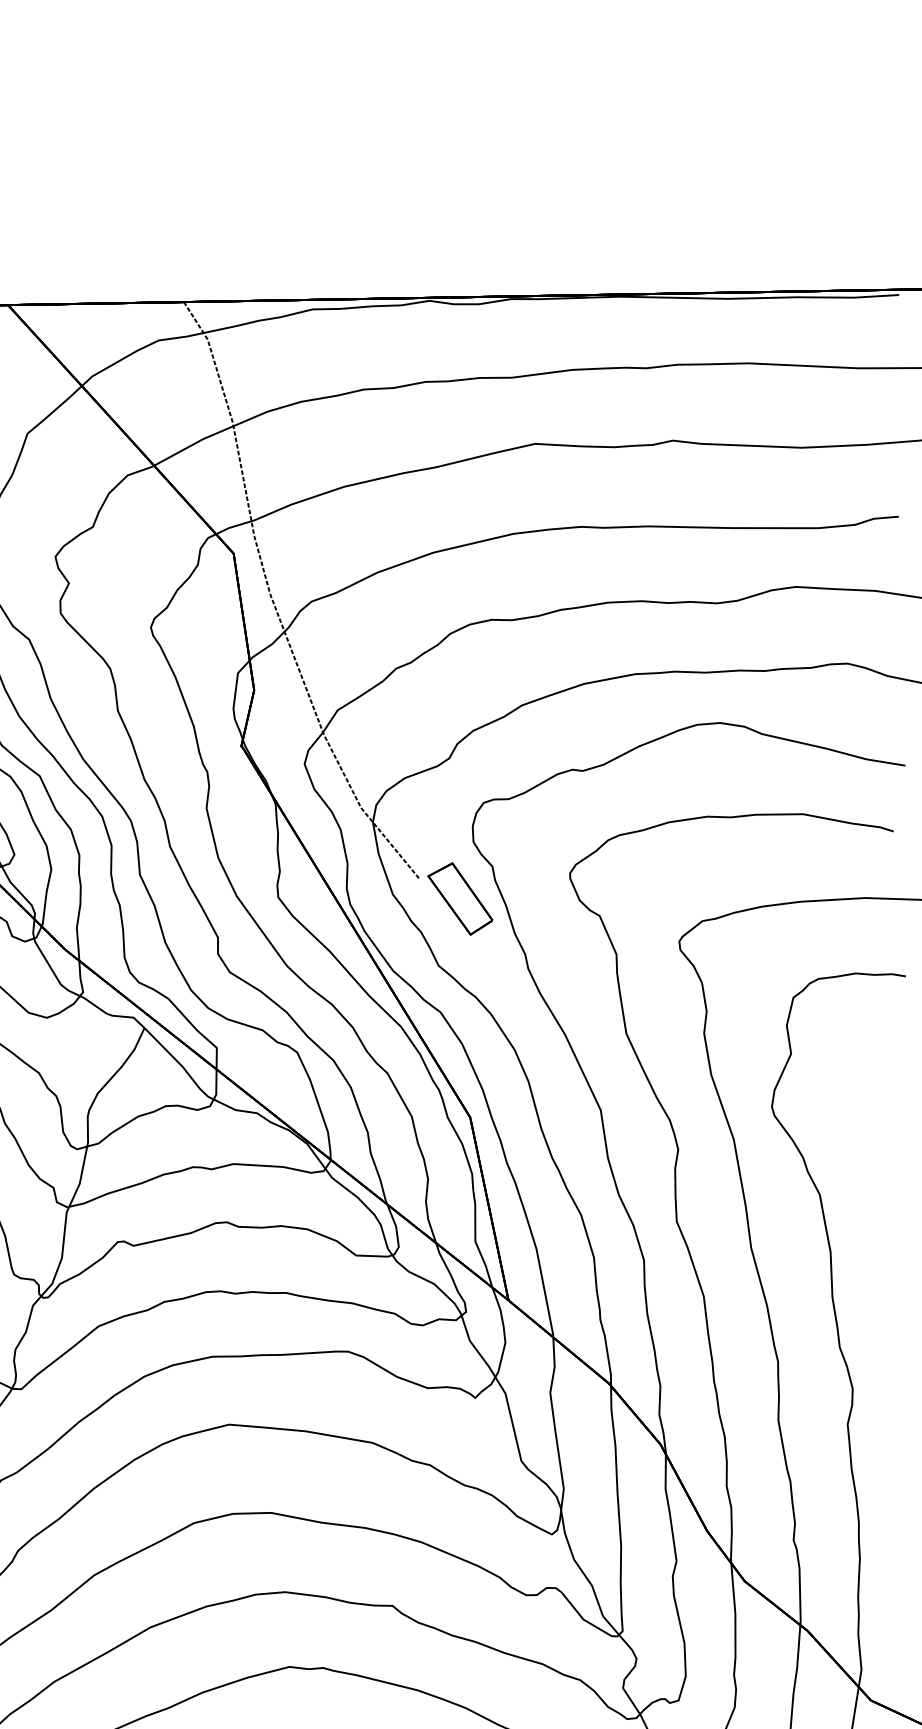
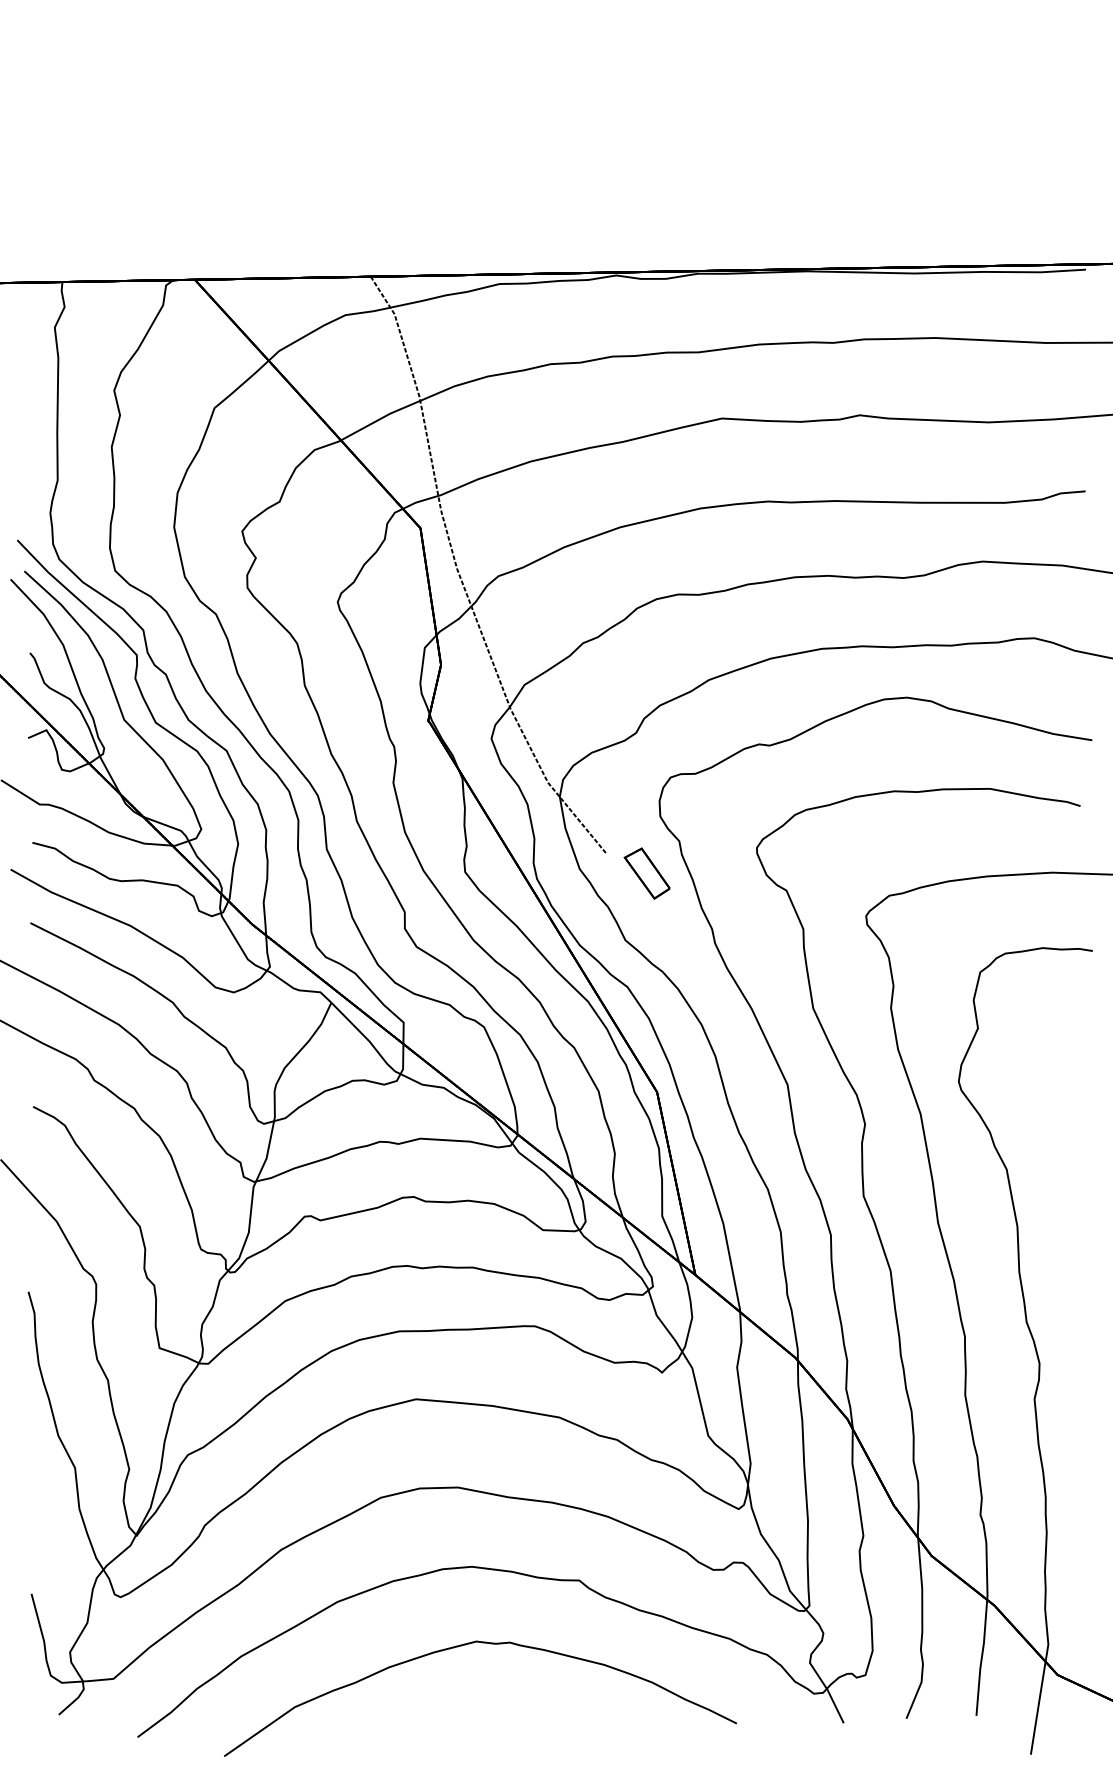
part: (460, 898) -> (647, 873), size x0.7

